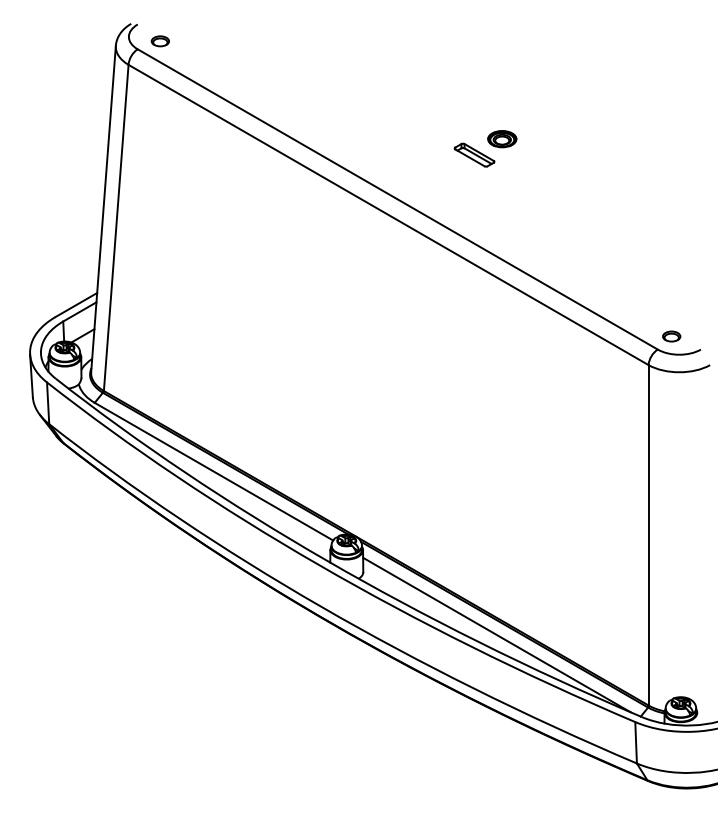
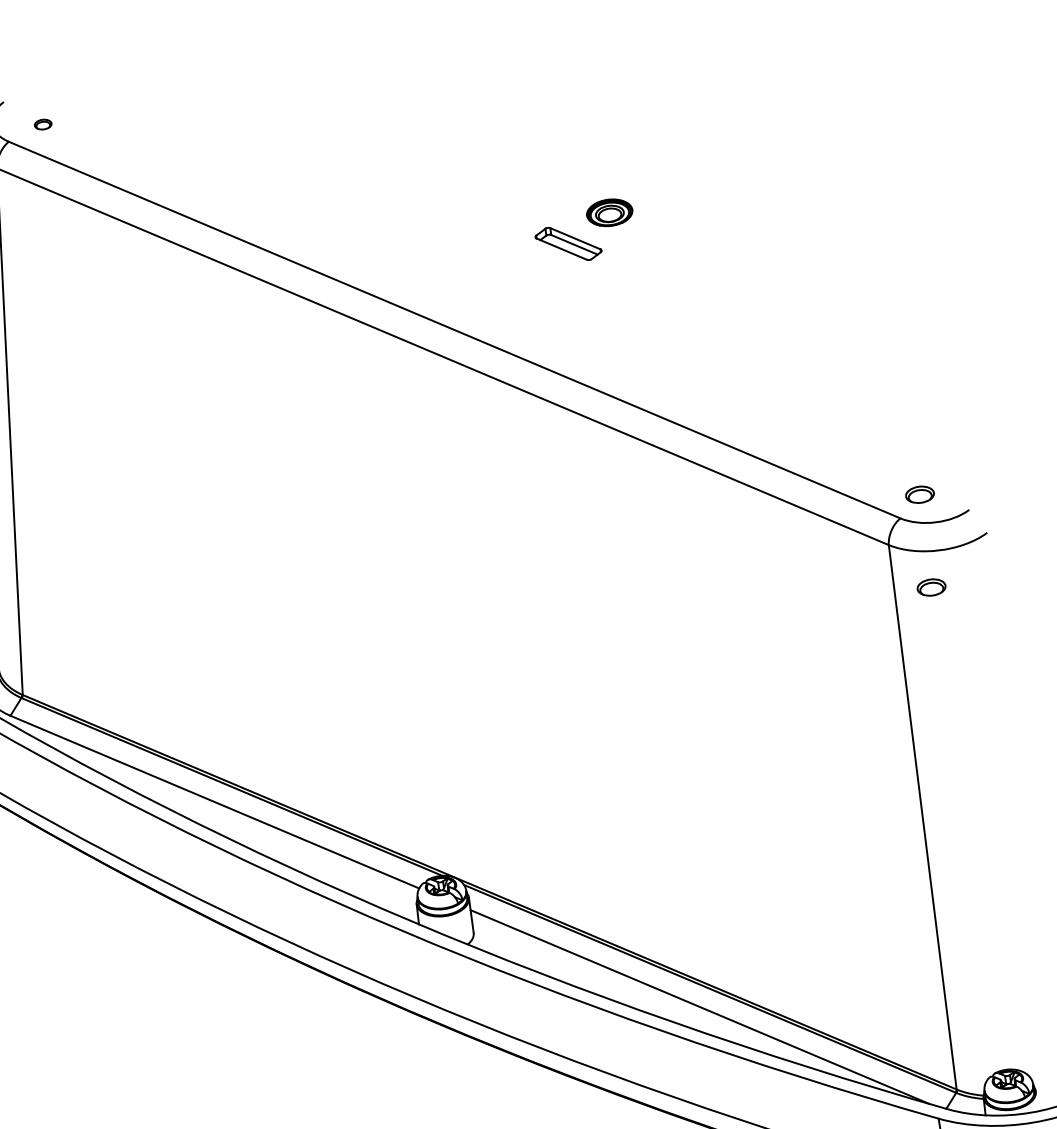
part: (159, 41) -> (42, 124), size x0.6
part: (671, 394) -> (931, 587), added

